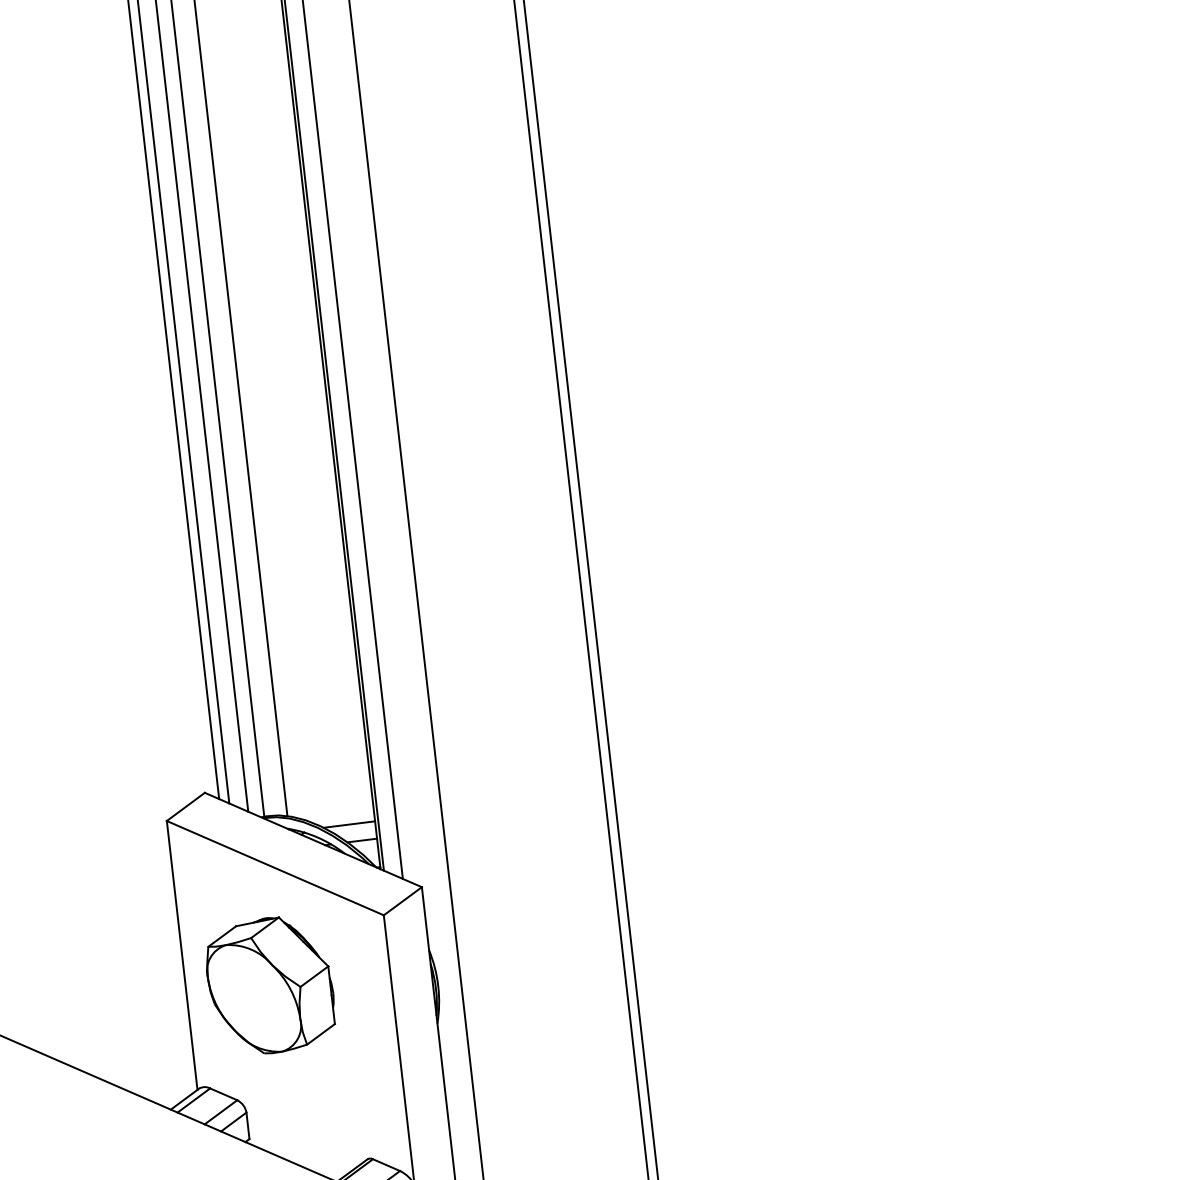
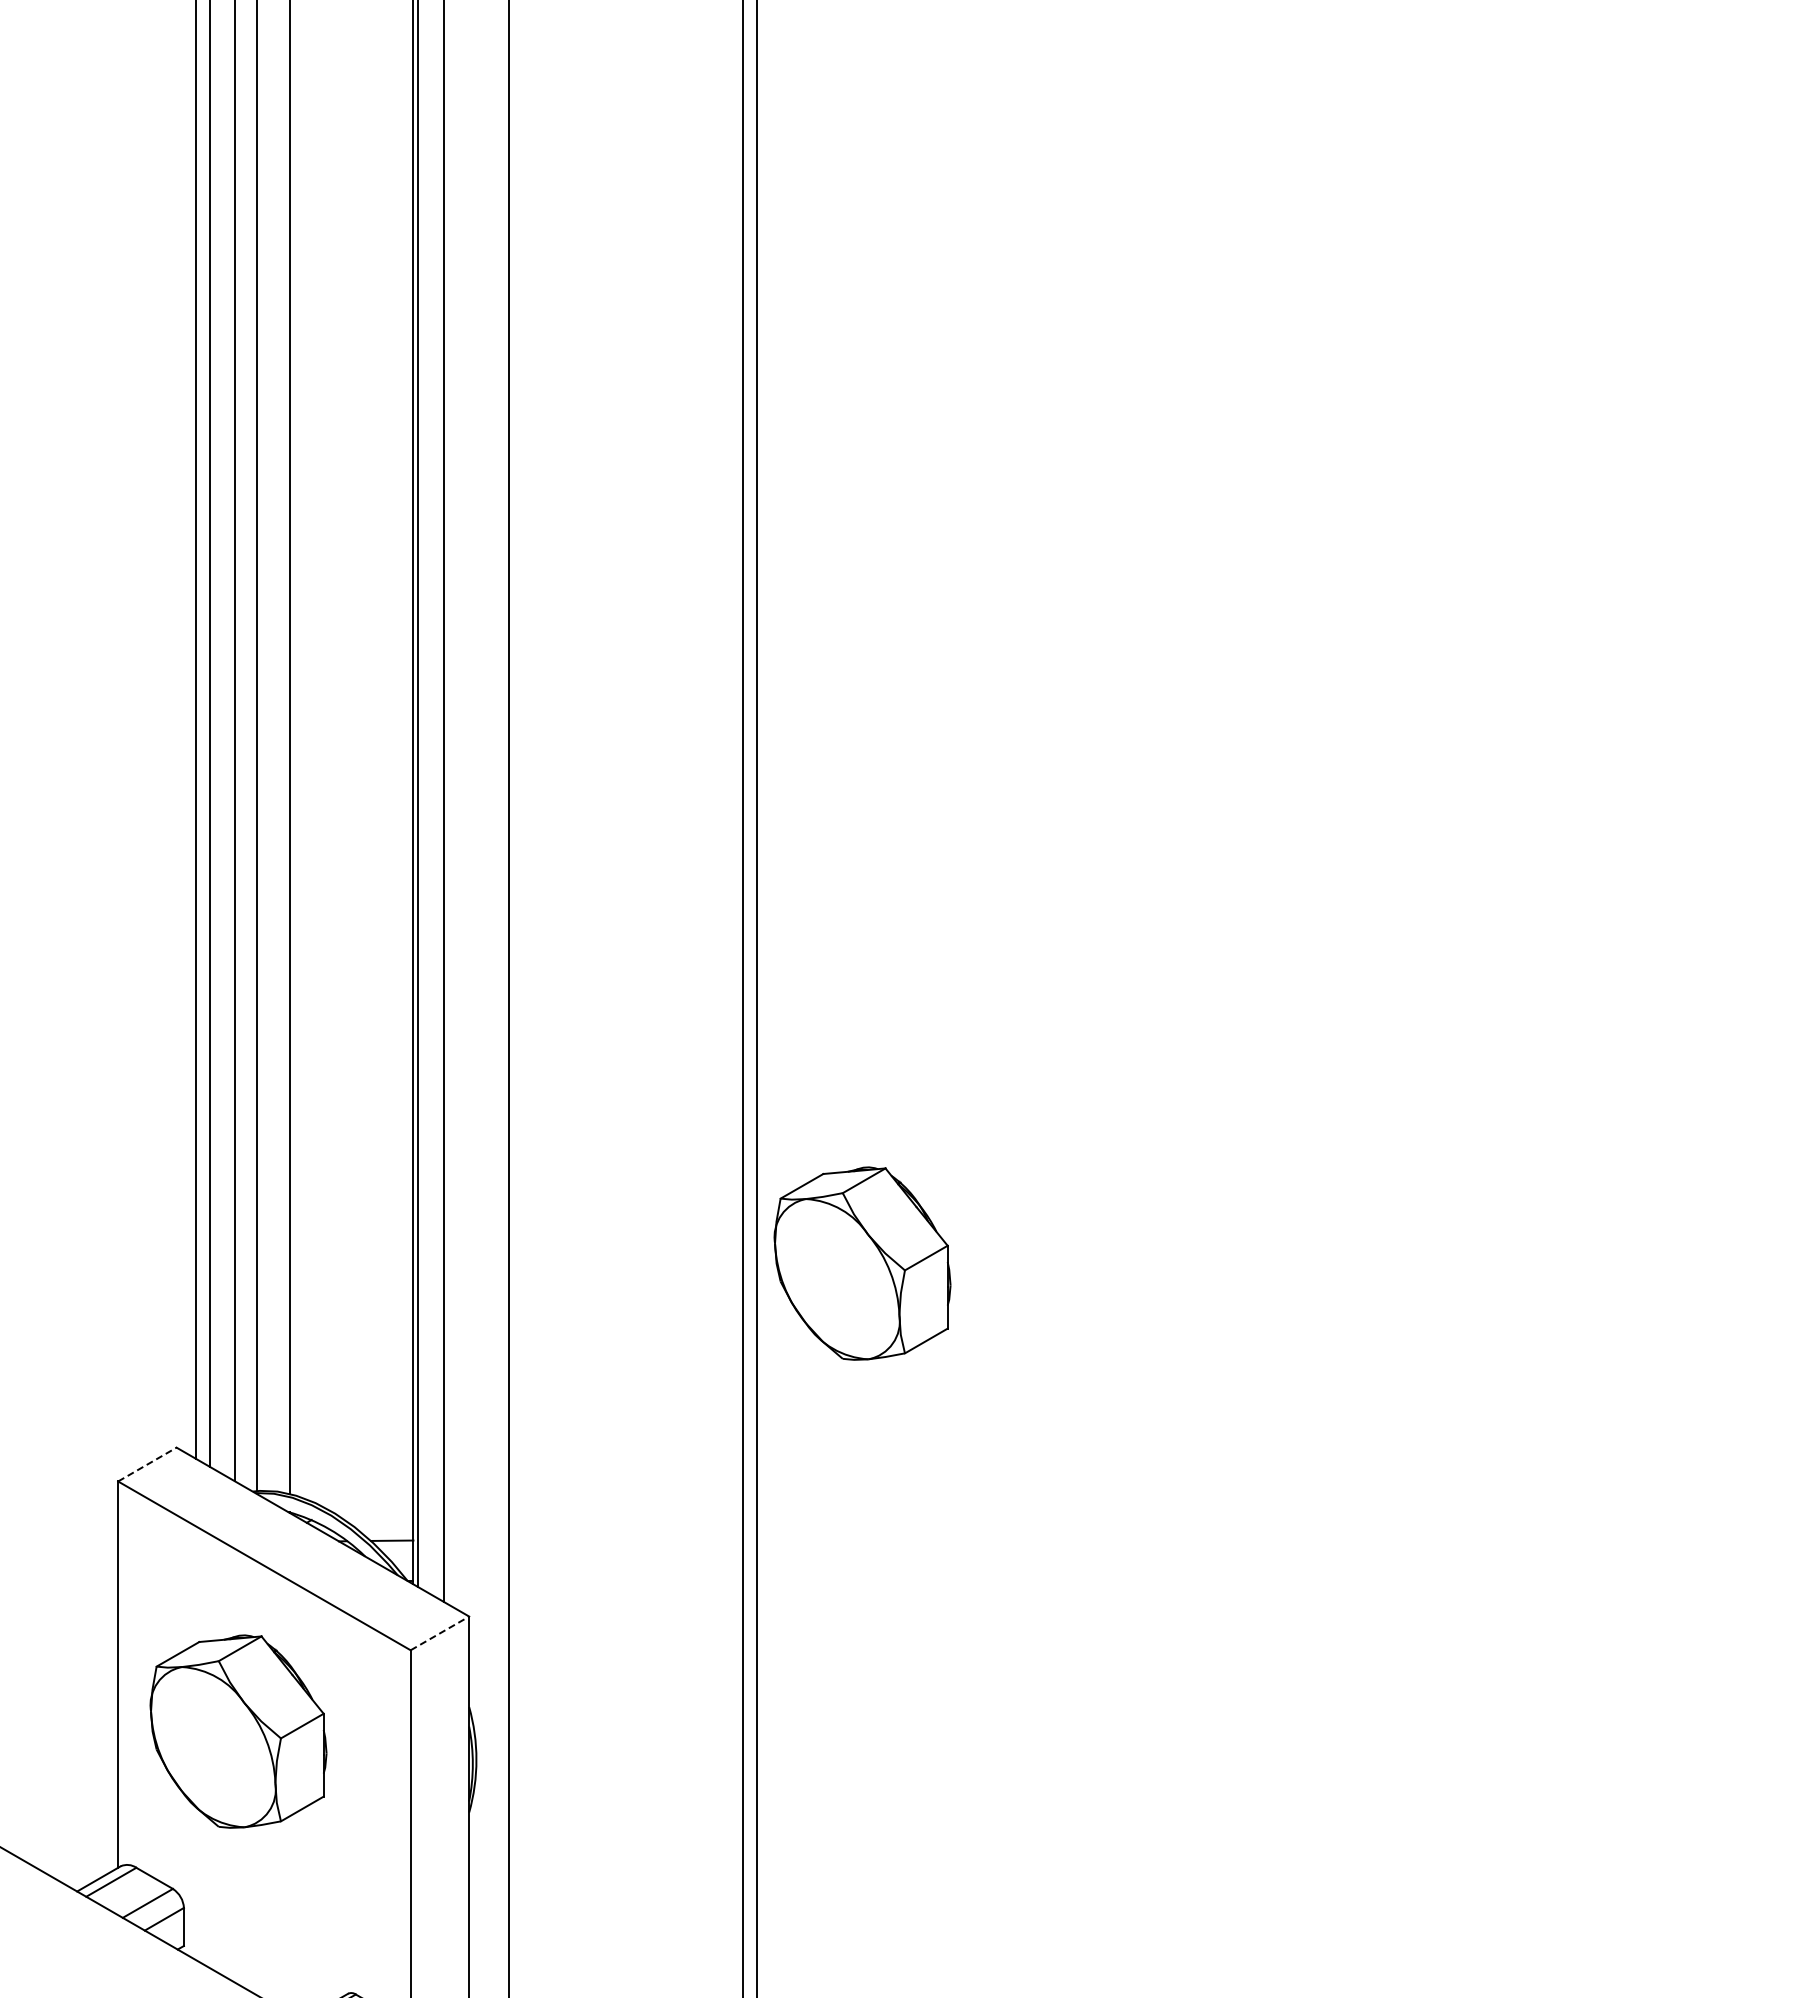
part: (667, 610) -> (862, 1263), added
line: (185, 806) -> (147, 1464), solid -> dashed
line: (349, 824) -> (376, 1515), removed
line: (402, 901) -> (439, 1633), solid -> dashed

